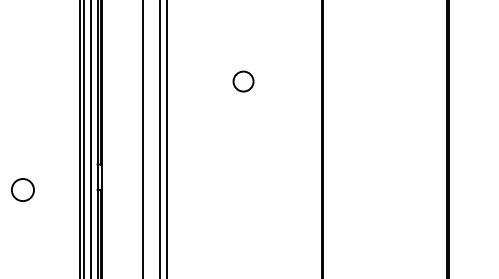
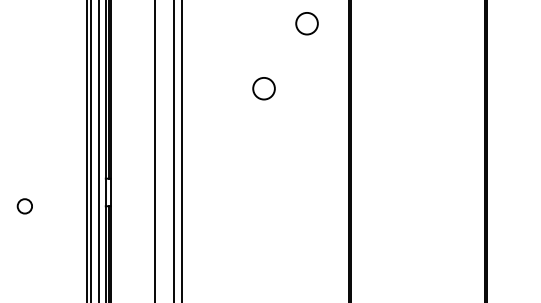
part: (282, 21) -> (306, 23), added
circle: (22, 190) -> (24, 206), size x0.6

